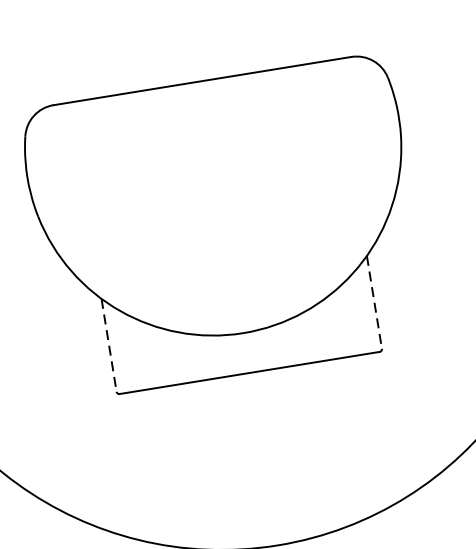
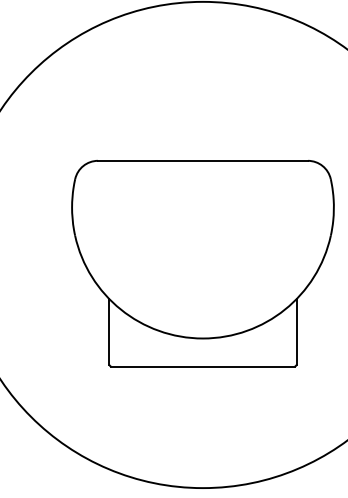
line: (374, 301) -> (296, 331), dashed -> solid
line: (108, 344) -> (109, 331), dashed -> solid

